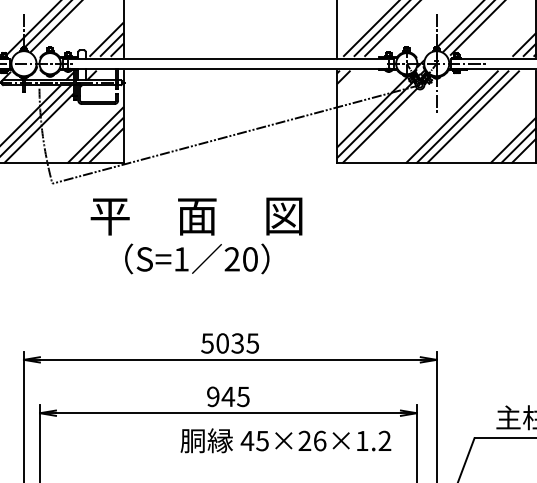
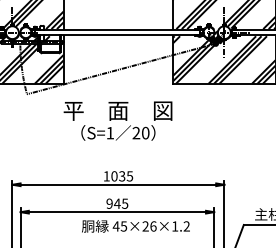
text: (195, 234) -> (117, 120), moved
text: (207, 343) -> (106, 176), 5035 -> 1035
text: (285, 441) -> (135, 226), moved

